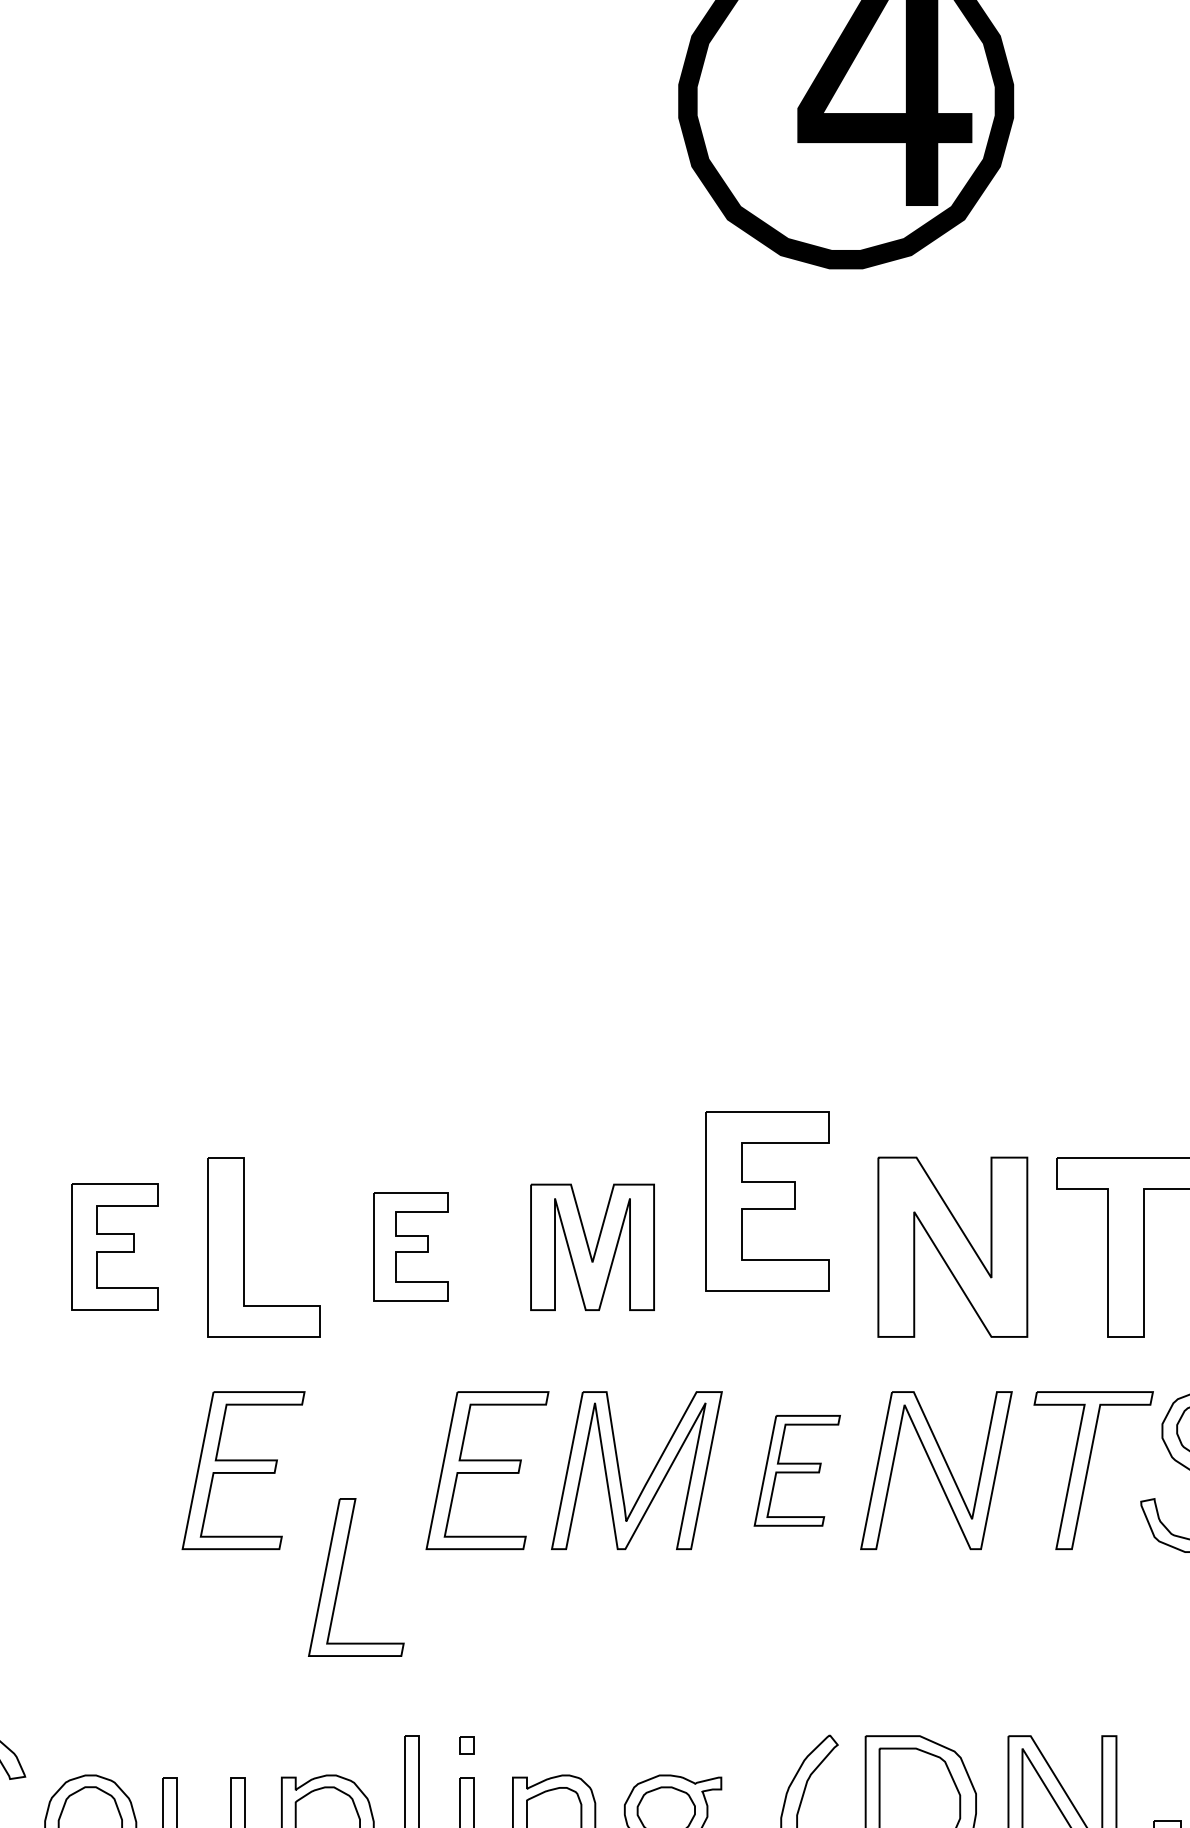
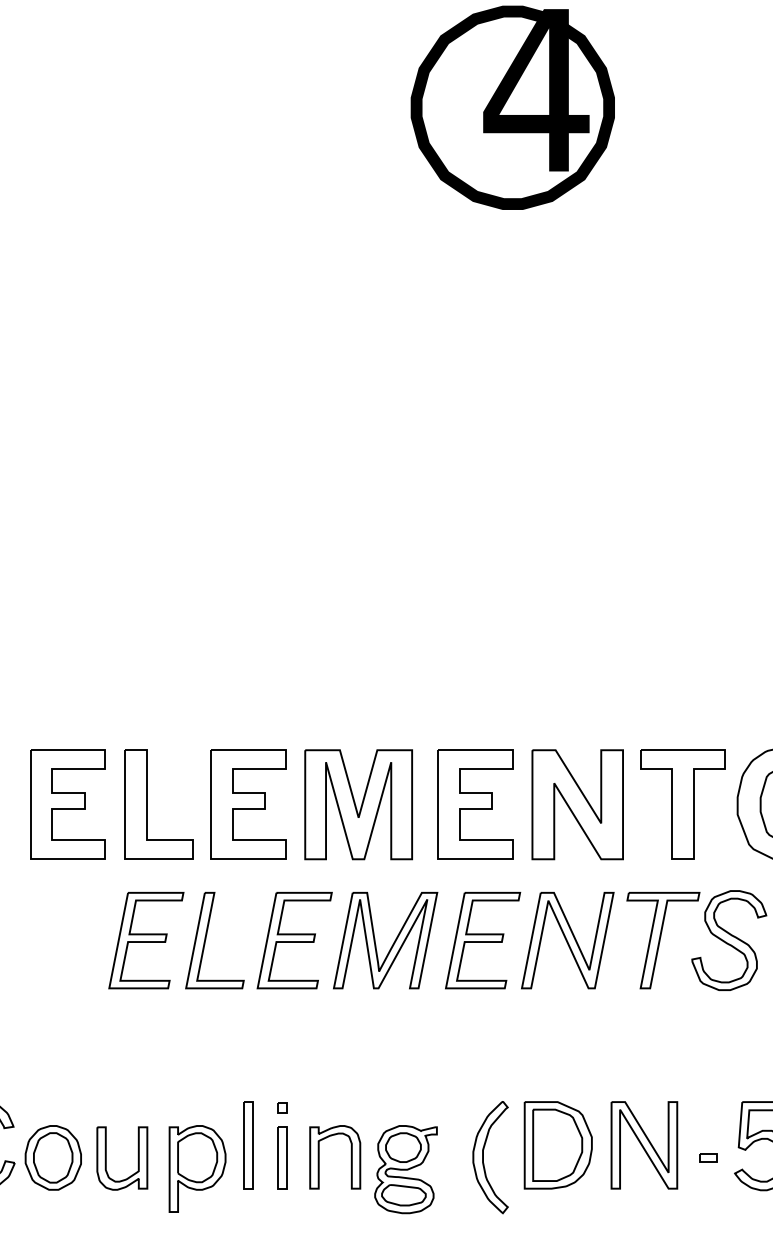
part: (768, 1200) -> (475, 804), moved
part: (113, 1246) -> (67, 804), size x1.43
part: (411, 1246) -> (248, 804), size x1.67
part: (592, 1246) -> (358, 804), size x1.43
part: (797, 1470) -> (483, 940), size x1.43
part: (342, 1575) -> (206, 939), moved

